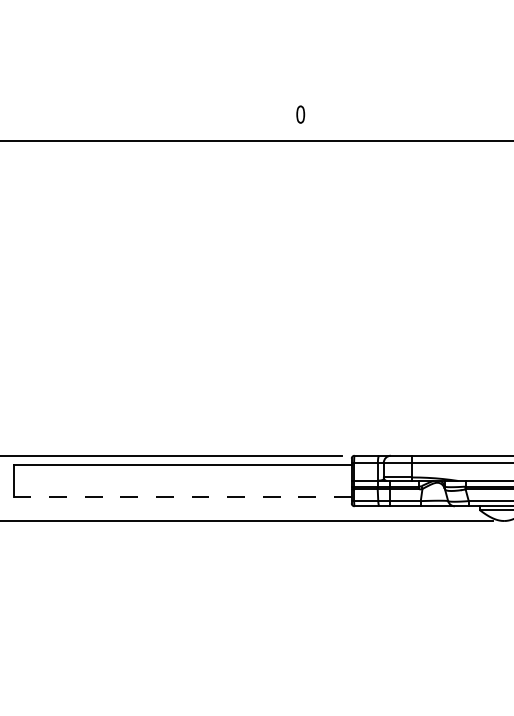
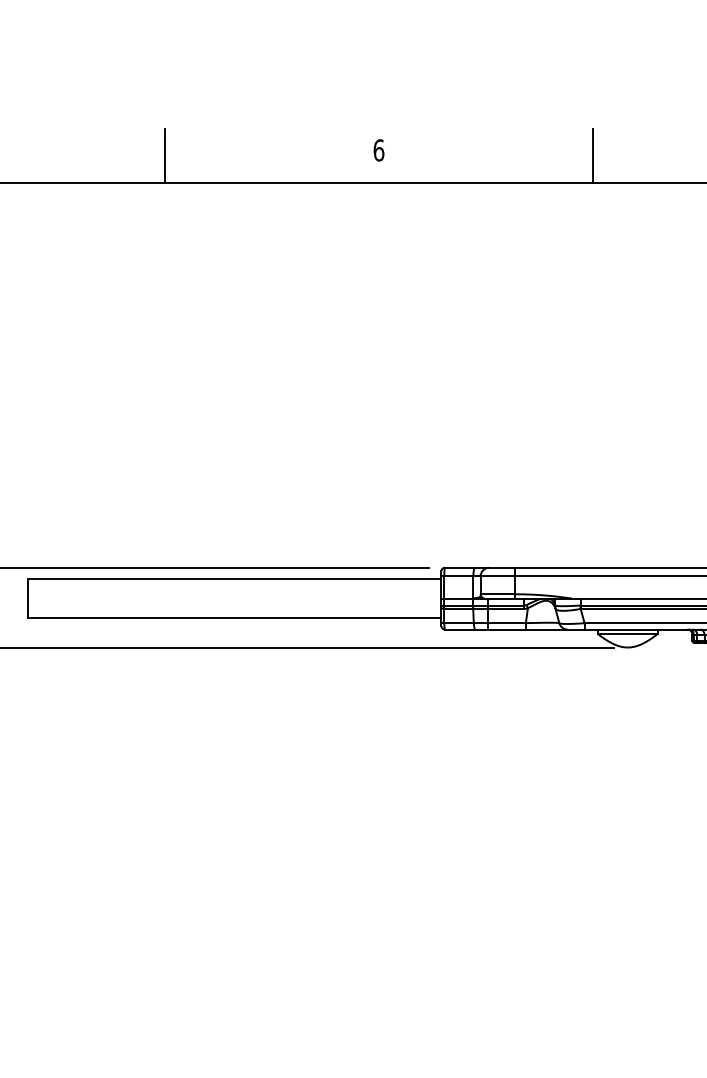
text: (300, 114) -> (378, 150), 0 -> 6
line: (125, 118) -> (164, 155), added
line: (476, 118) -> (593, 155), added
line: (182, 497) -> (234, 618), dashed -> solid

